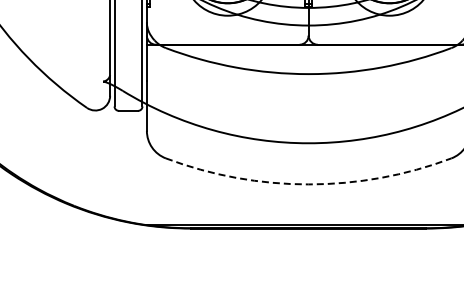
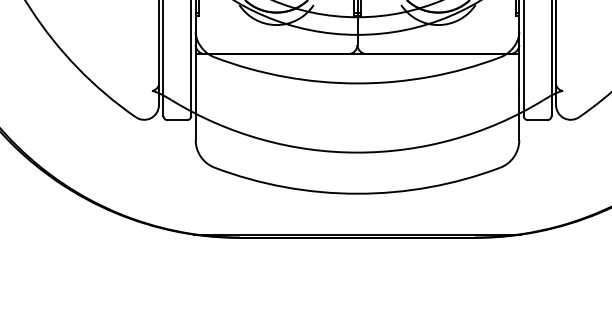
arc: (308, 184) -> (357, 193), dashed -> solid

